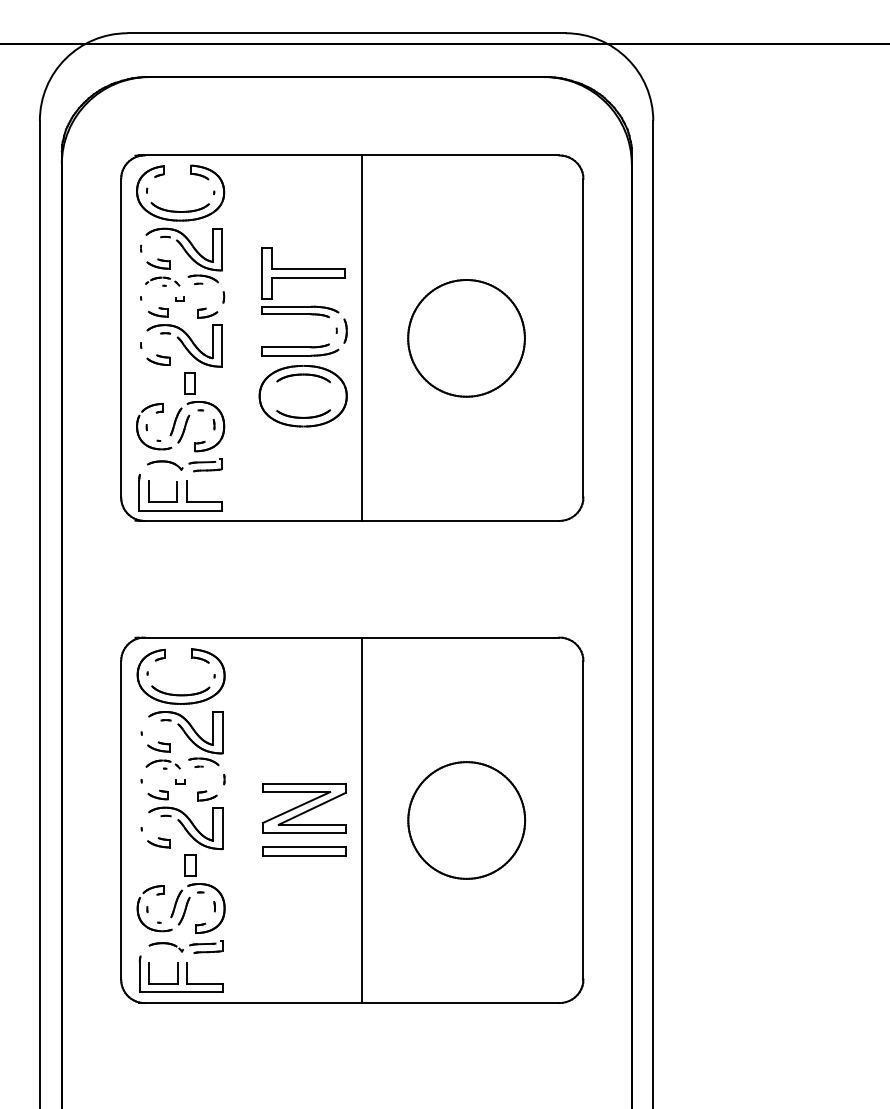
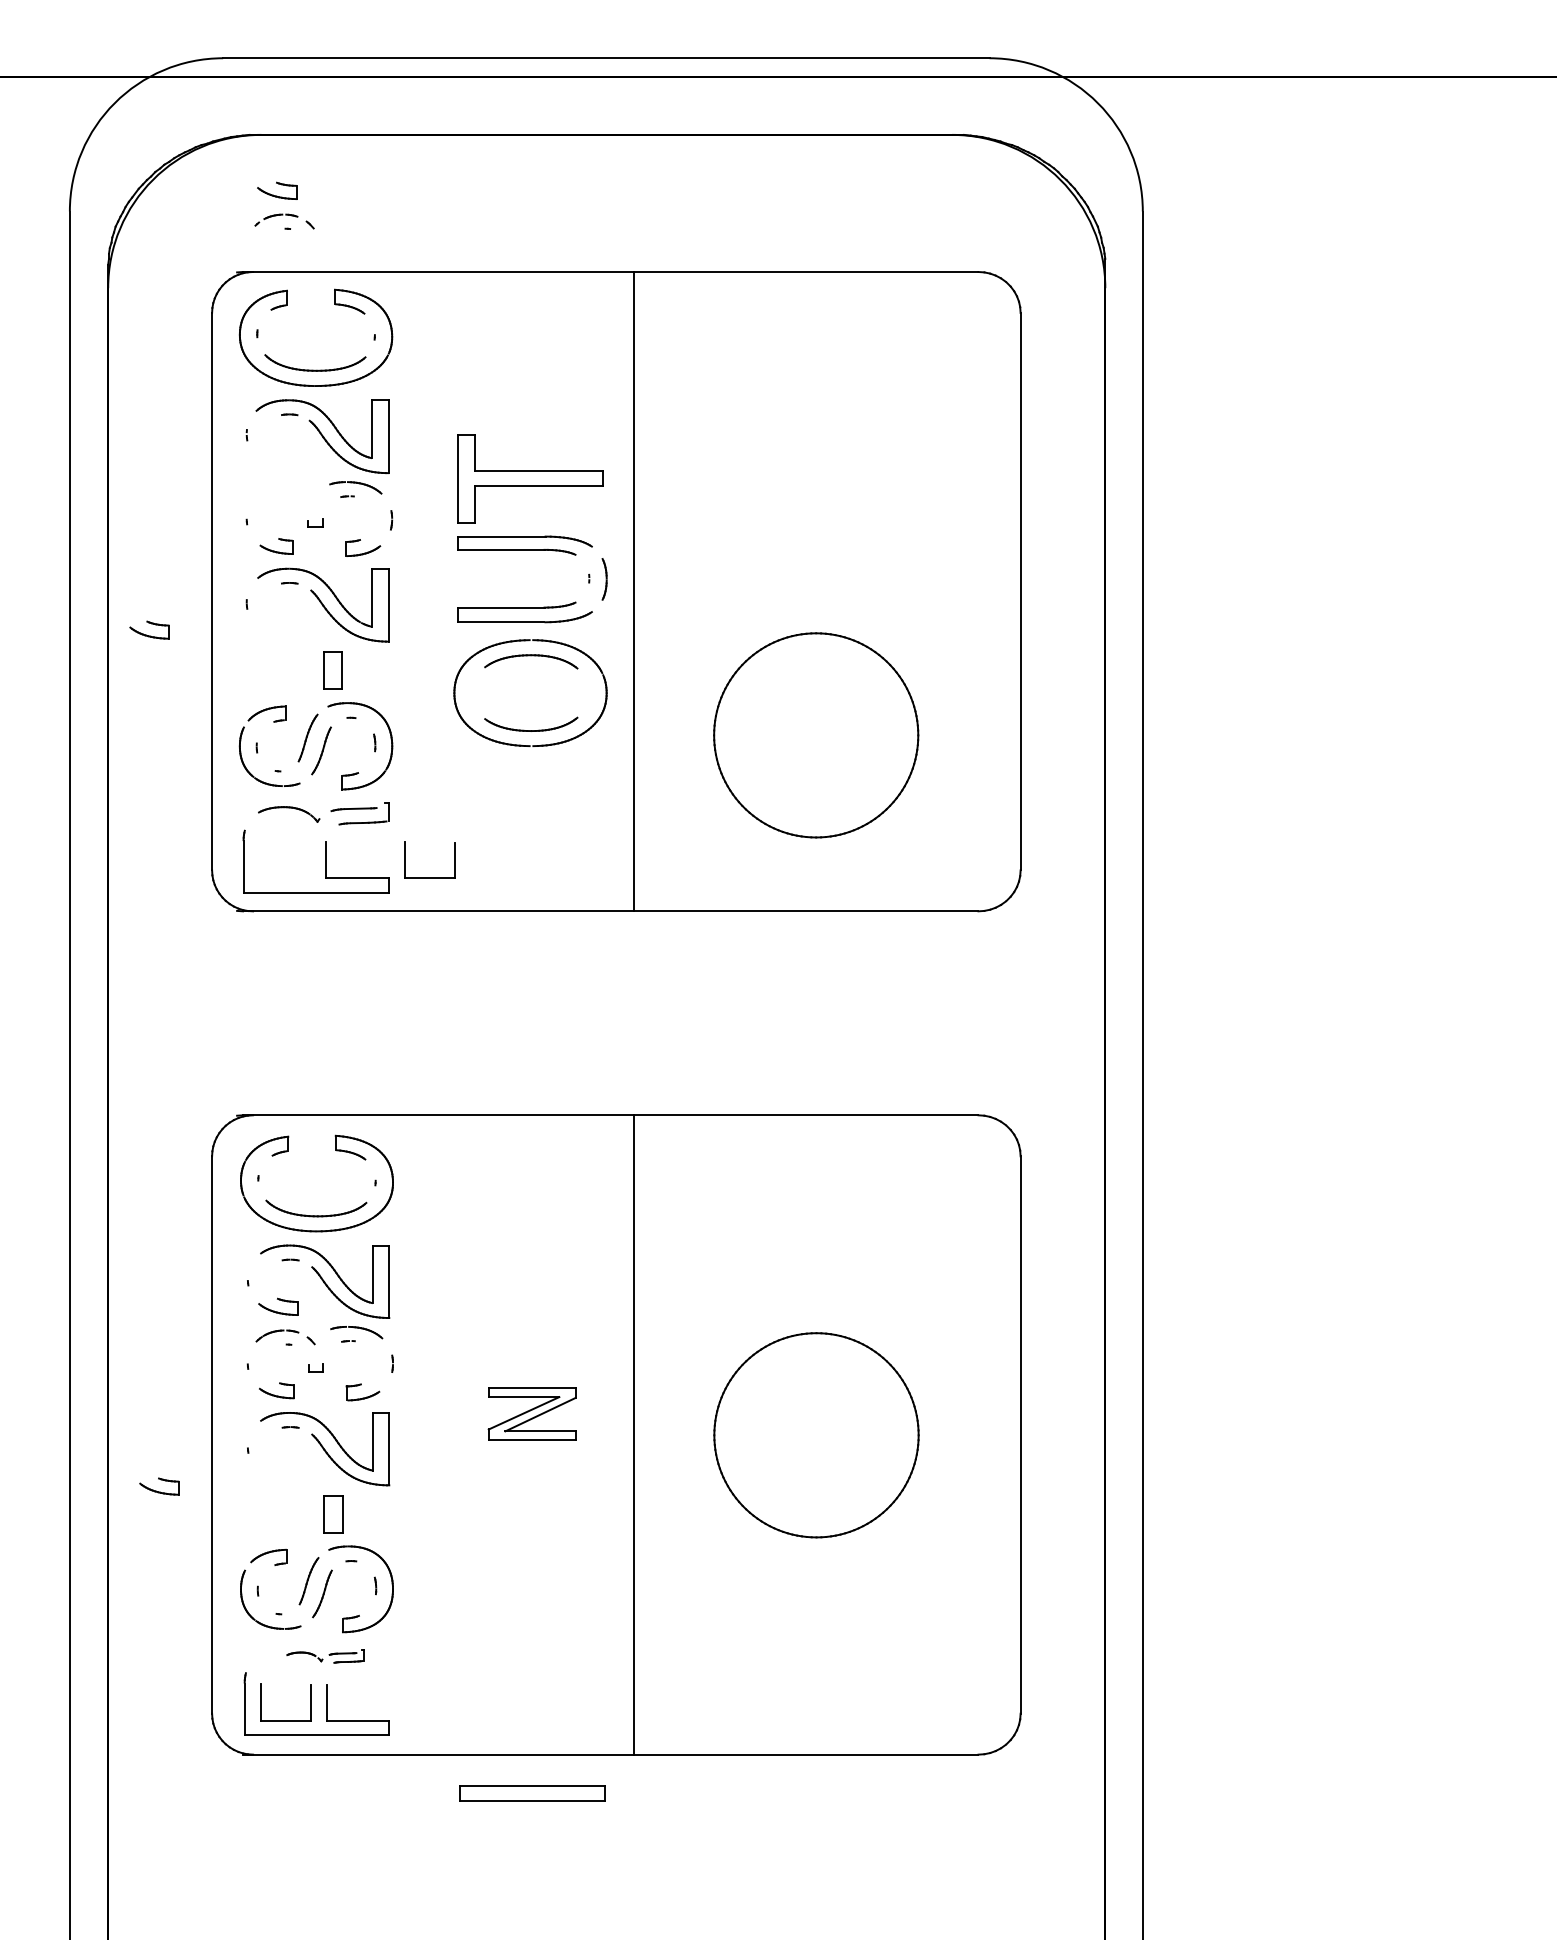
part: (162, 272) -> (284, 205), moved
part: (466, 338) -> (816, 735), moved
part: (158, 359) -> (149, 628), moved
part: (162, 501) -> (429, 877), moved
part: (303, 808) -> (530, 1414), size x0.6
part: (158, 842) -> (158, 1486), moved
part: (304, 851) -> (532, 1793), moved
part: (185, 946) -> (324, 1655), size x0.6

